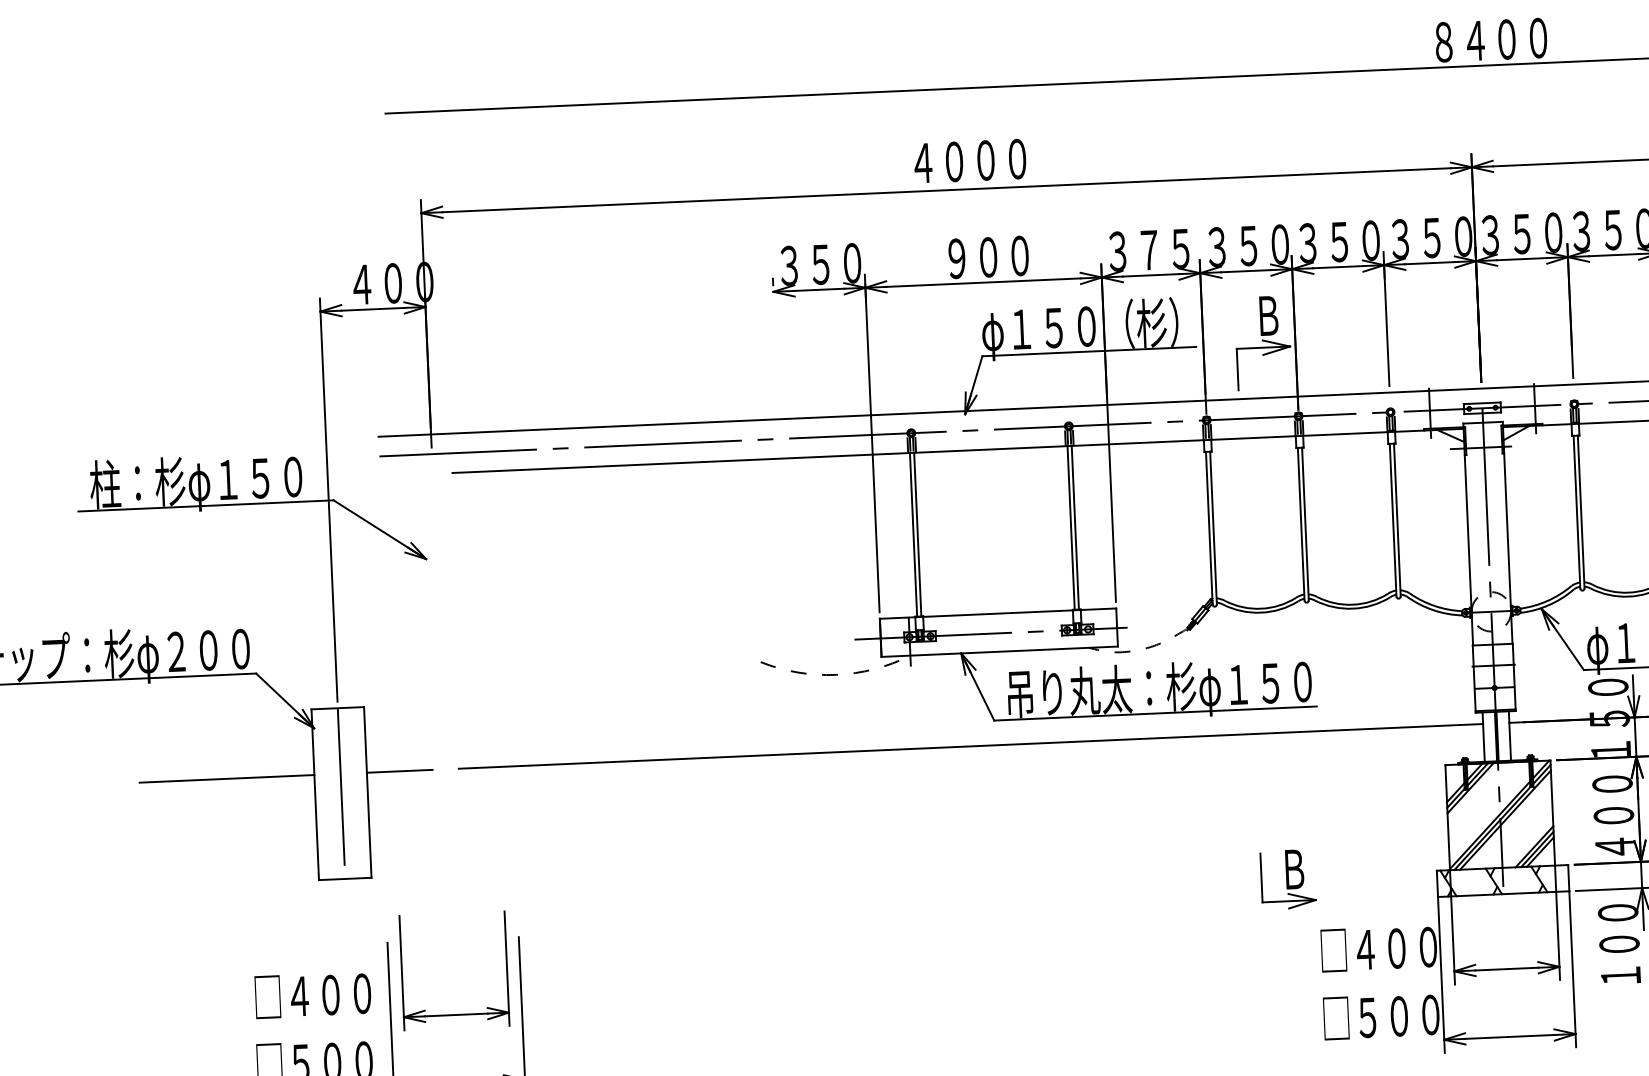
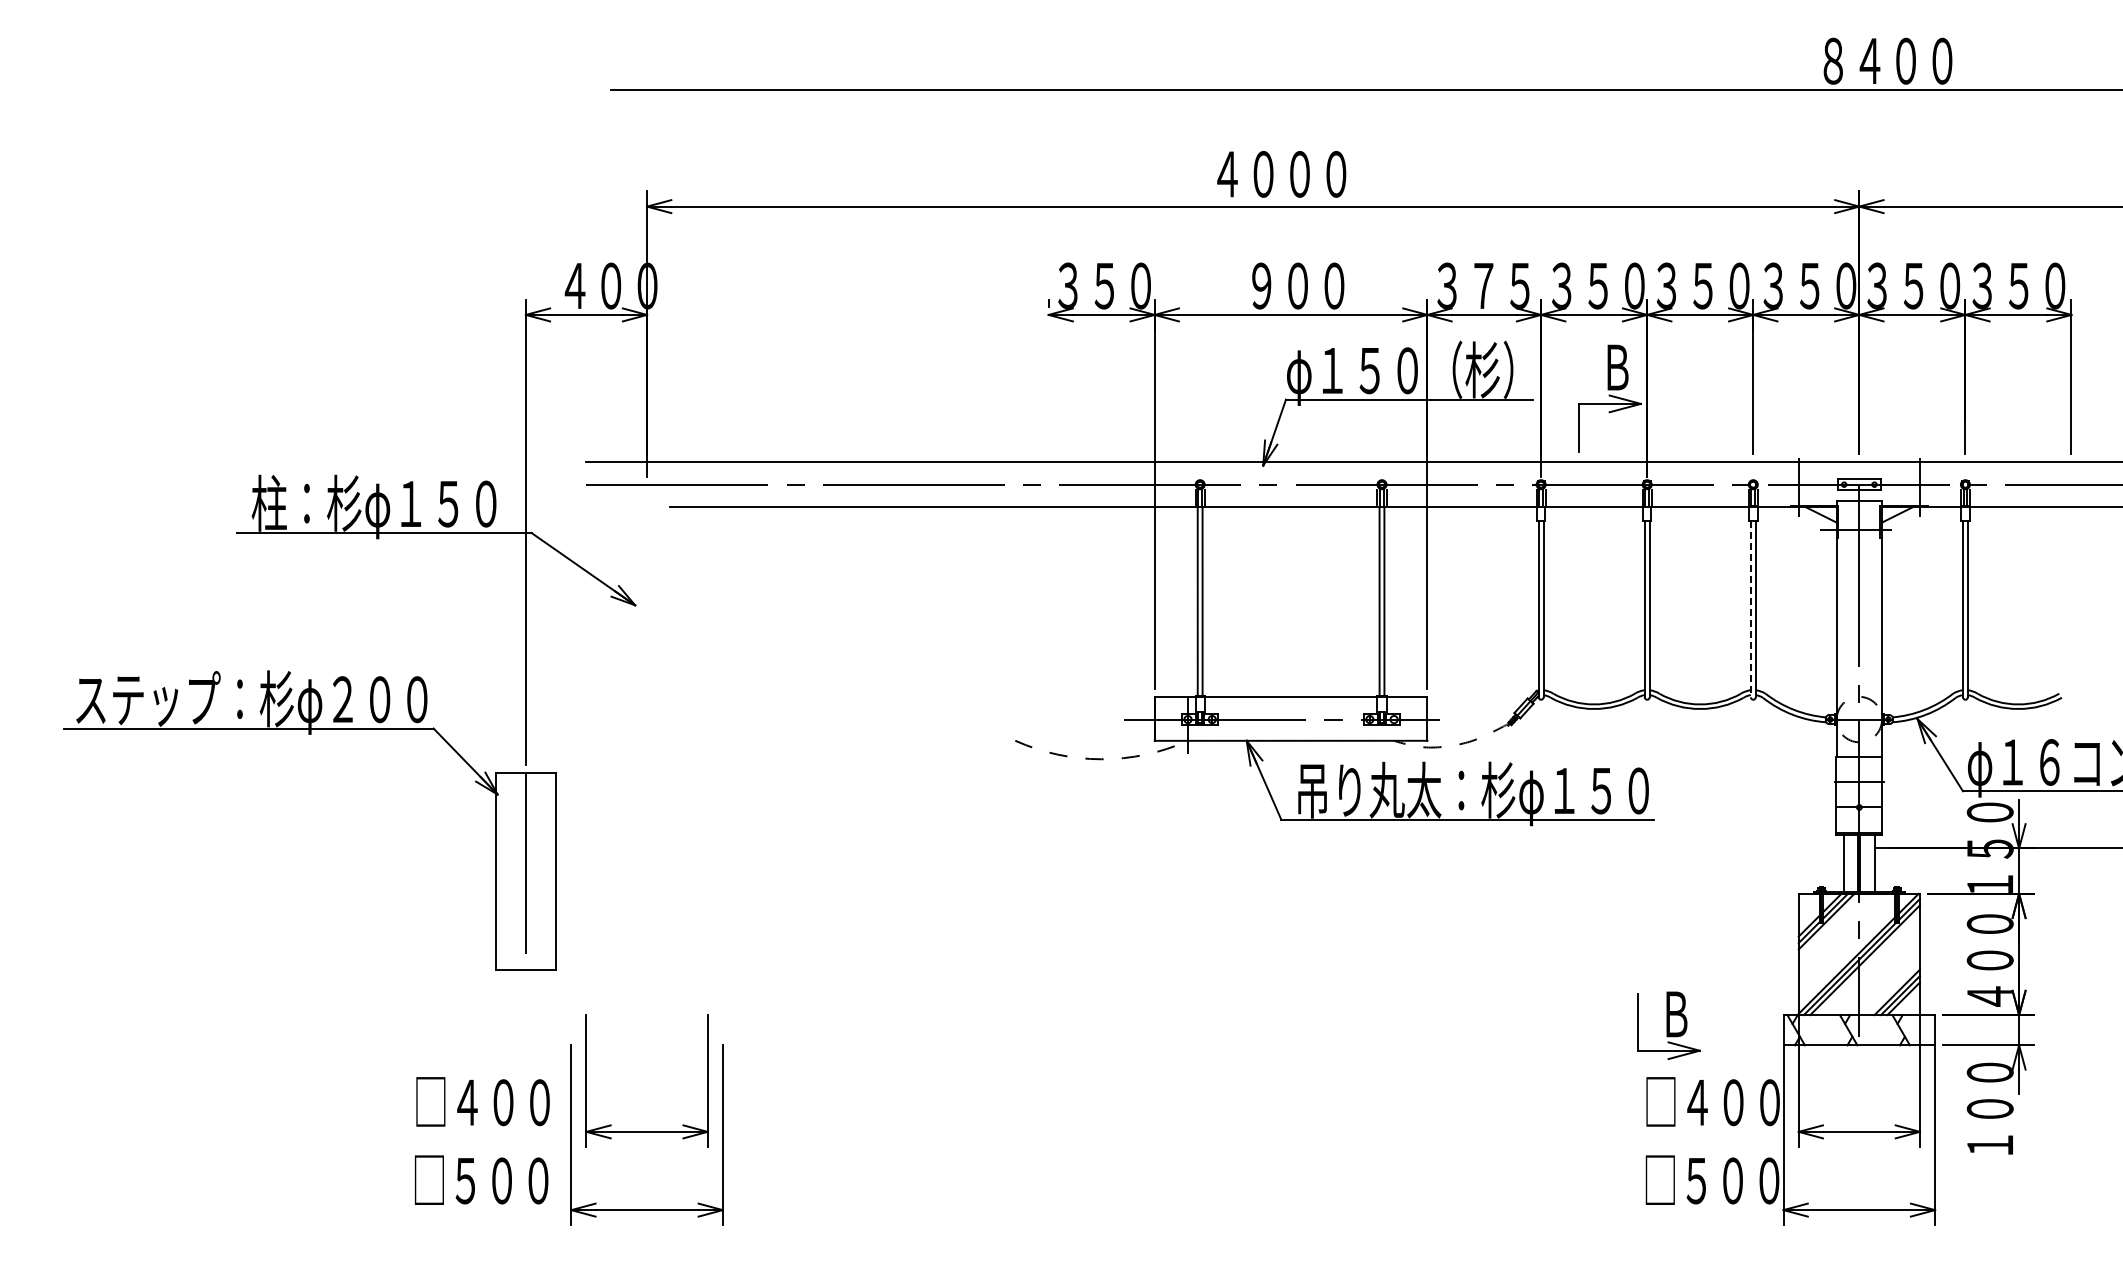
line: (1392, 520) -> (1750, 609), solid -> dashed
line: (971, 746) -> (1253, 848), removed
line: (399, 771) -> (593, 848), removed
line: (226, 778) -> (394, 848), removed
part: (1287, 879) -> (1668, 1025), moved

